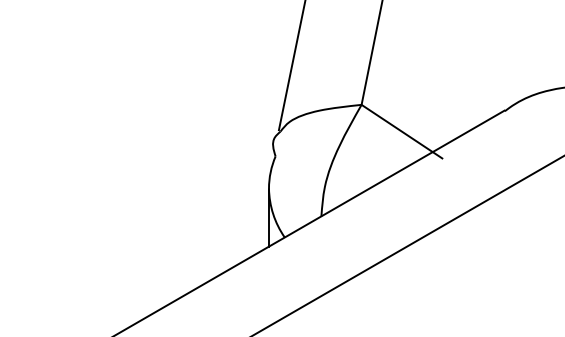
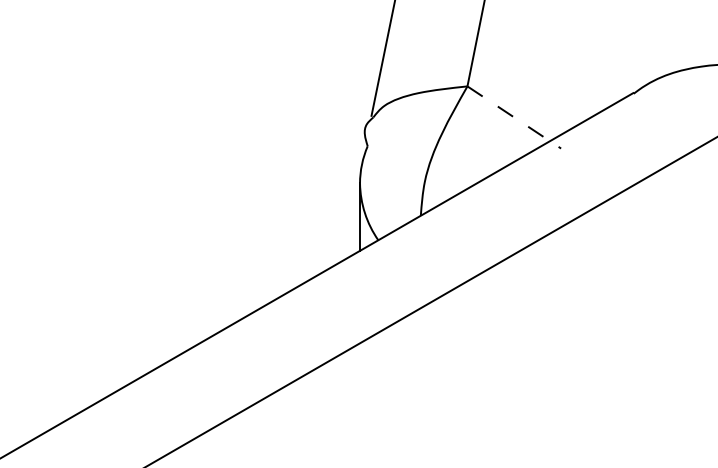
line: (402, 131) -> (514, 117), solid -> dashed

